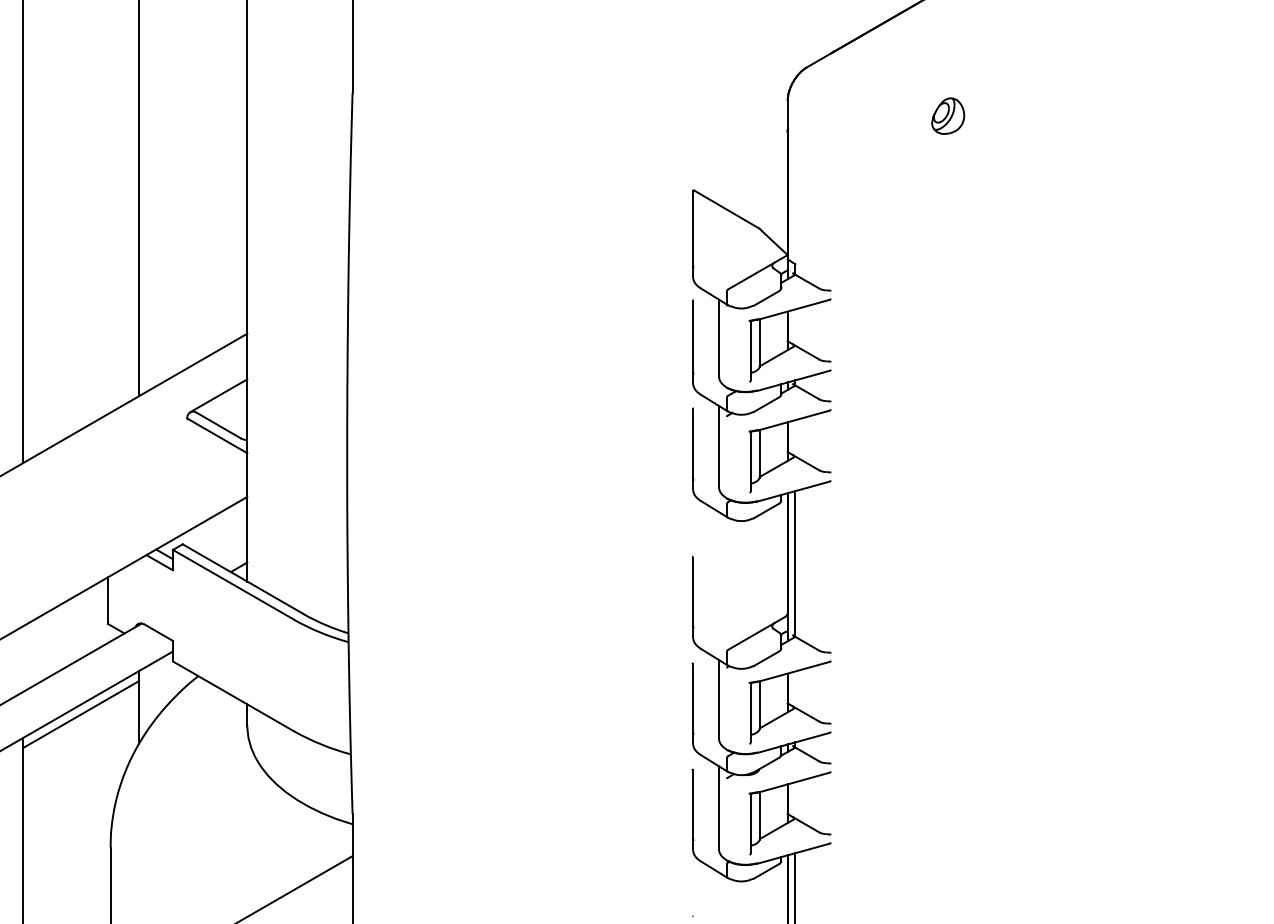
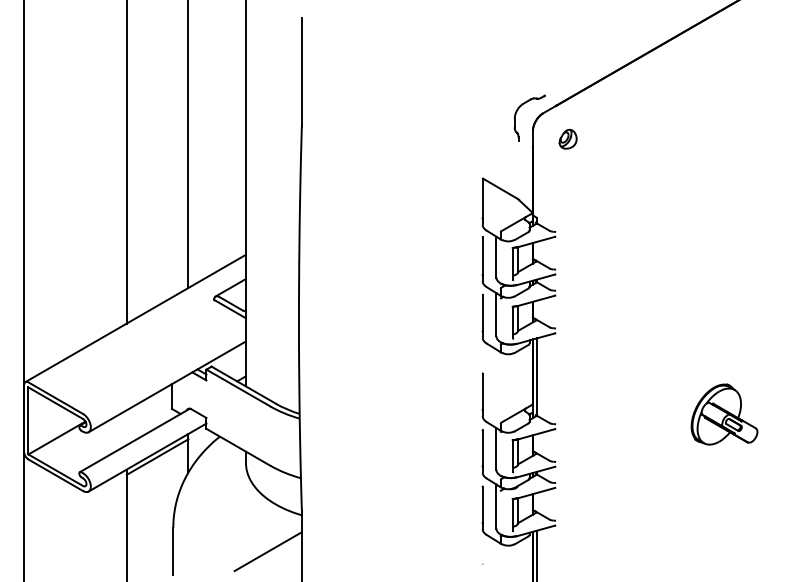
part: (758, 65) -> (517, 112), added
part: (946, 114) -> (567, 138), moved
part: (1148, 634) -> (724, 414), added

